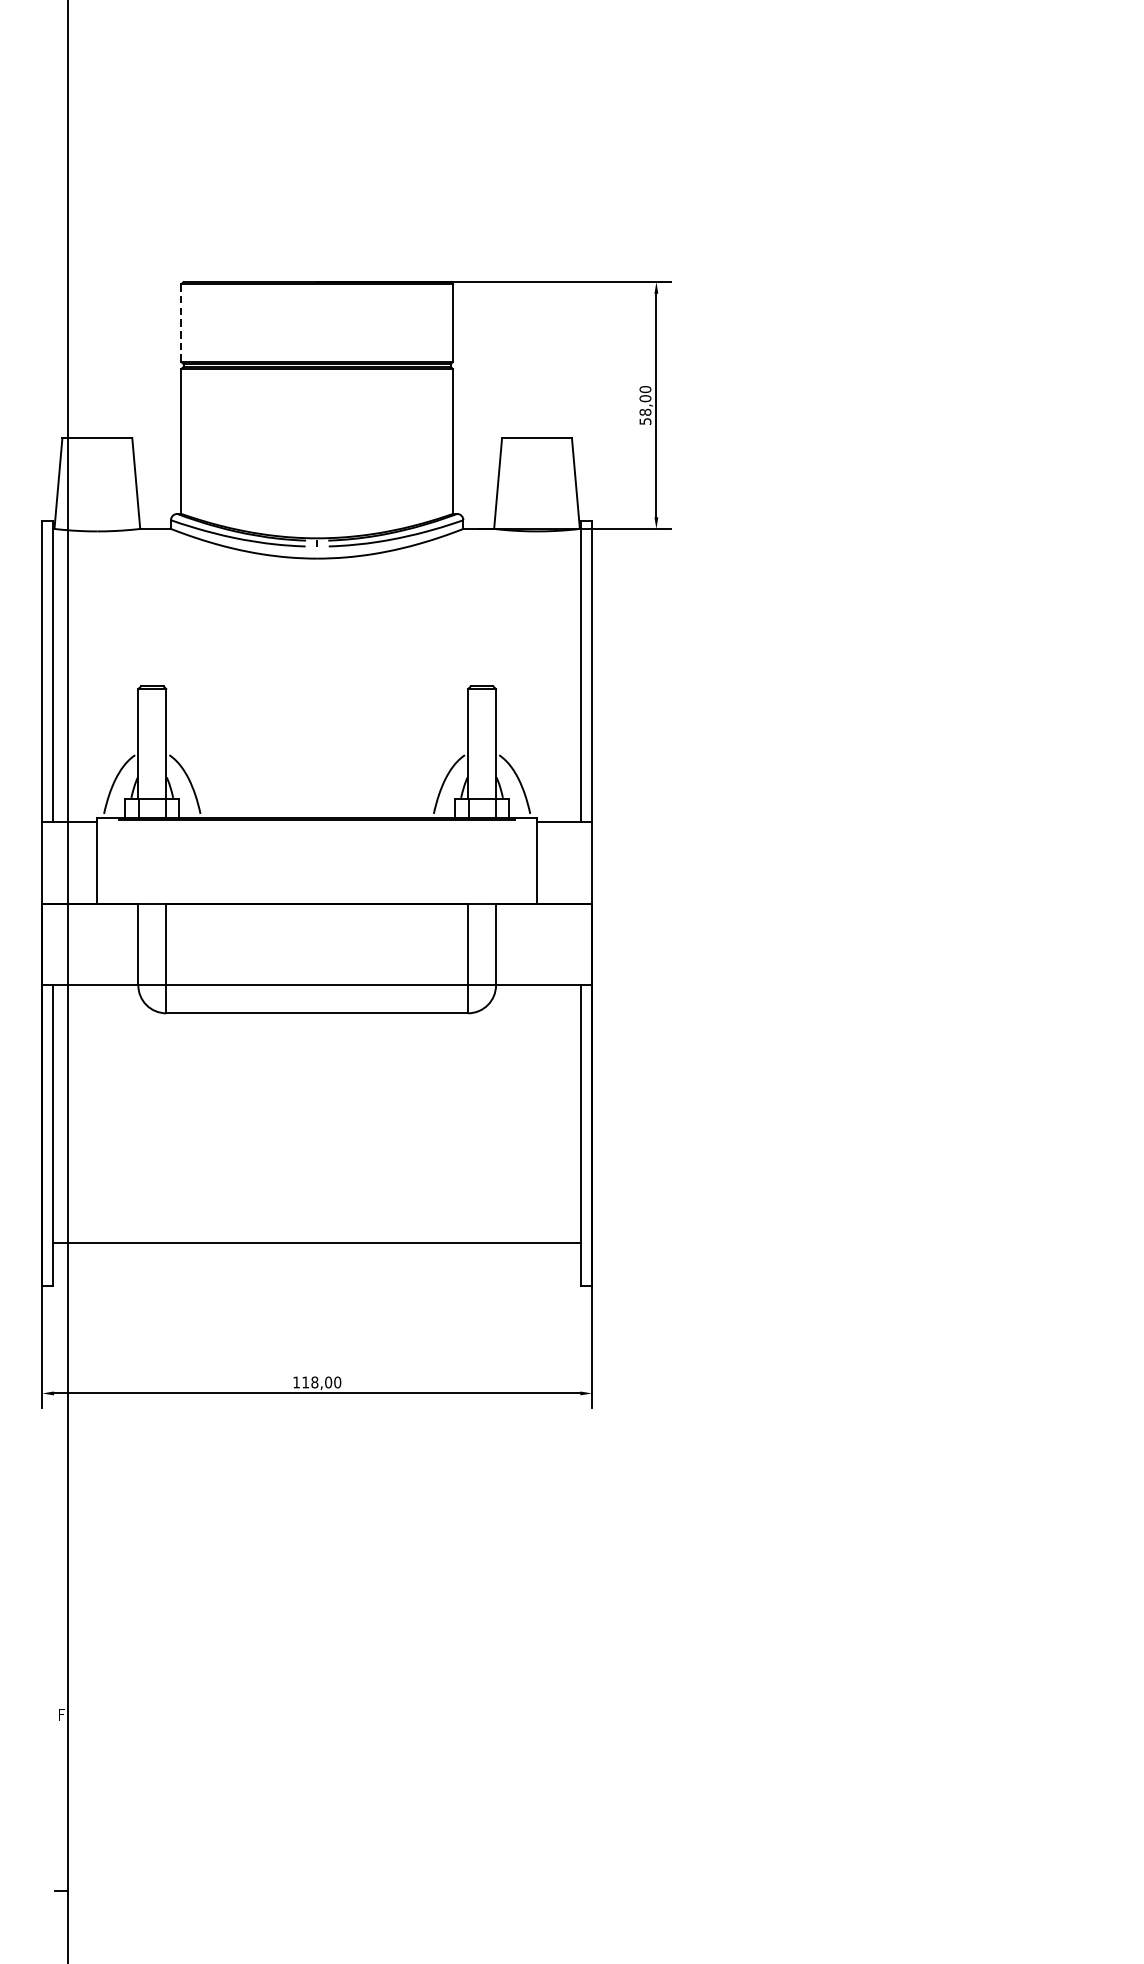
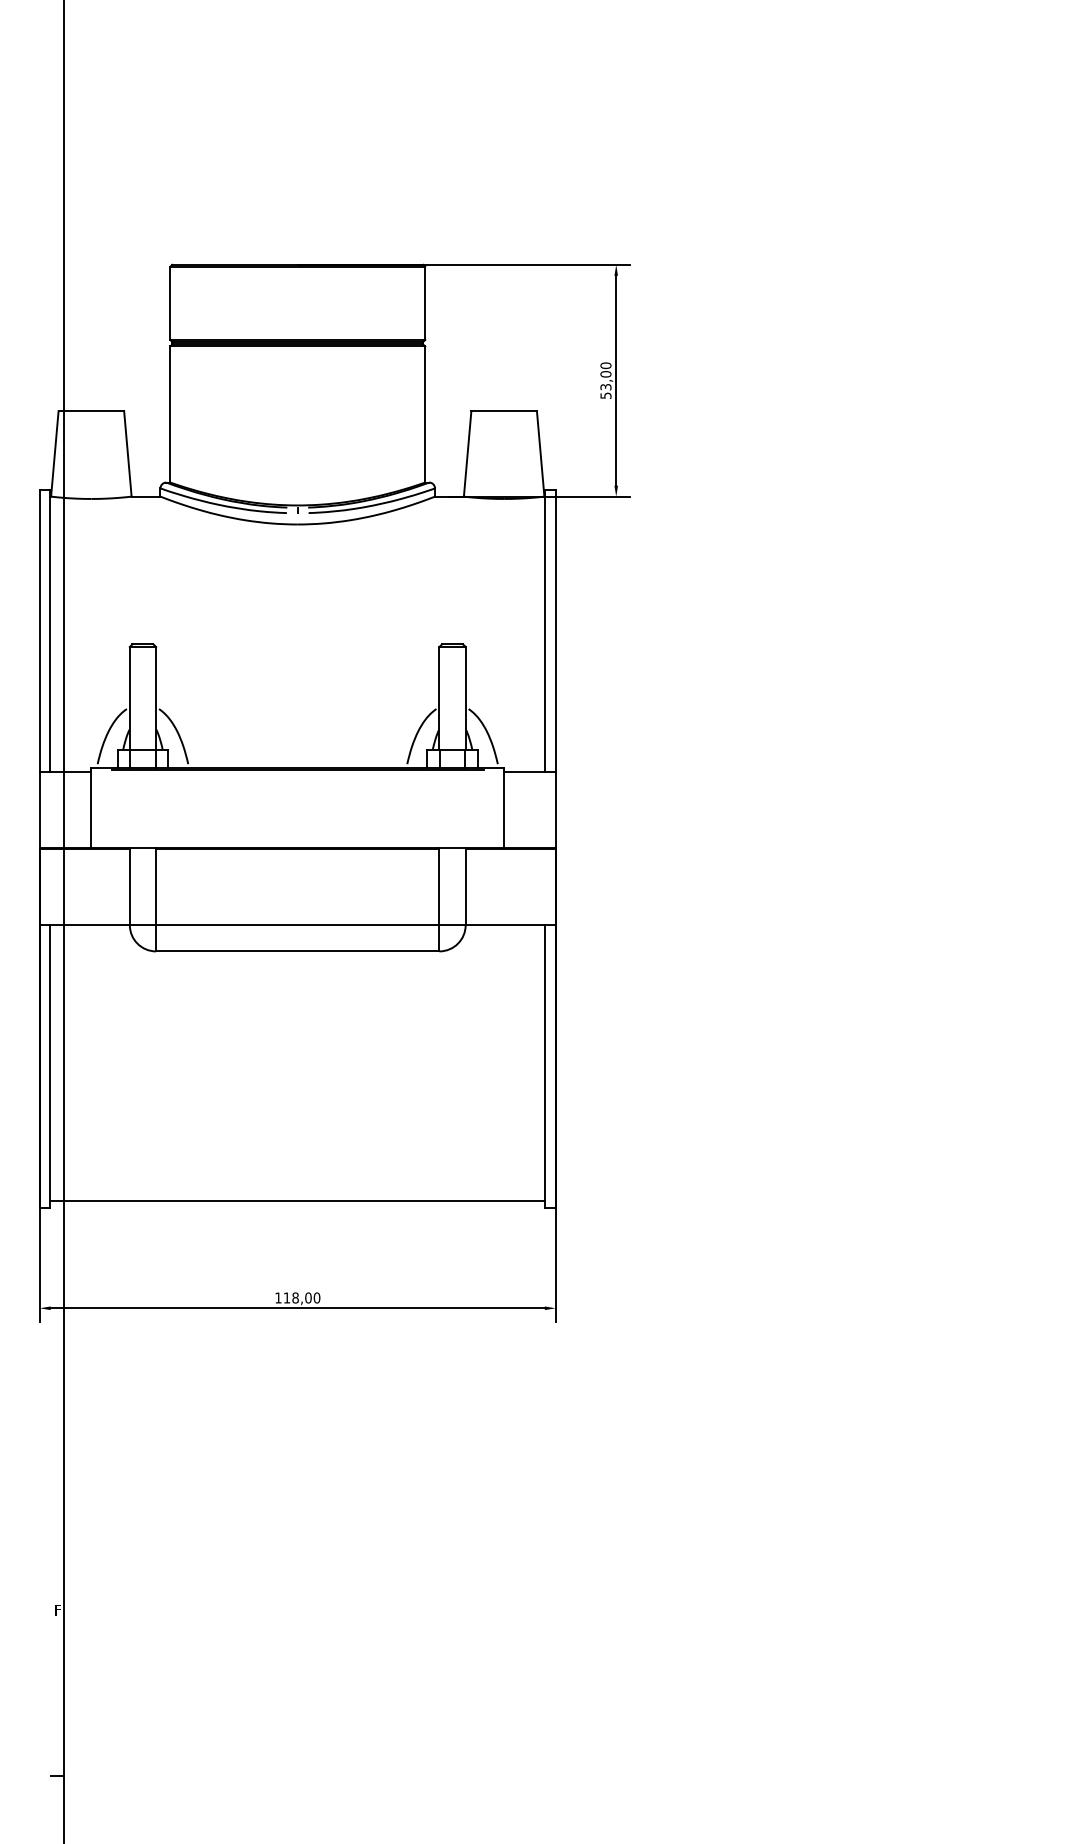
line: (181, 323) -> (170, 303), dashed -> solid
text: (644, 411) -> (605, 386), 58,00 -> 53,00
line: (316, 1242) -> (297, 1200), moved

